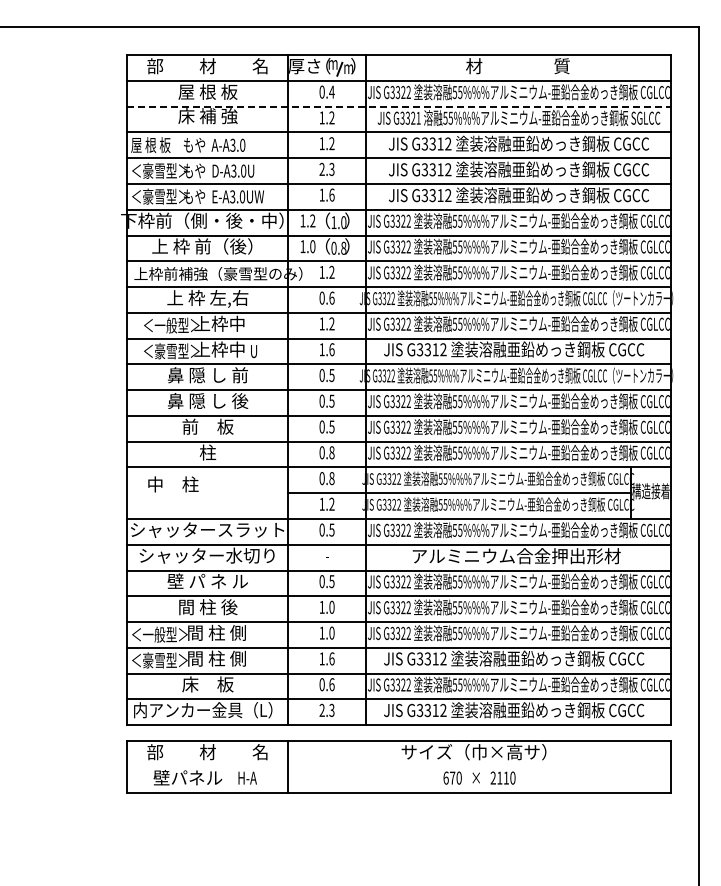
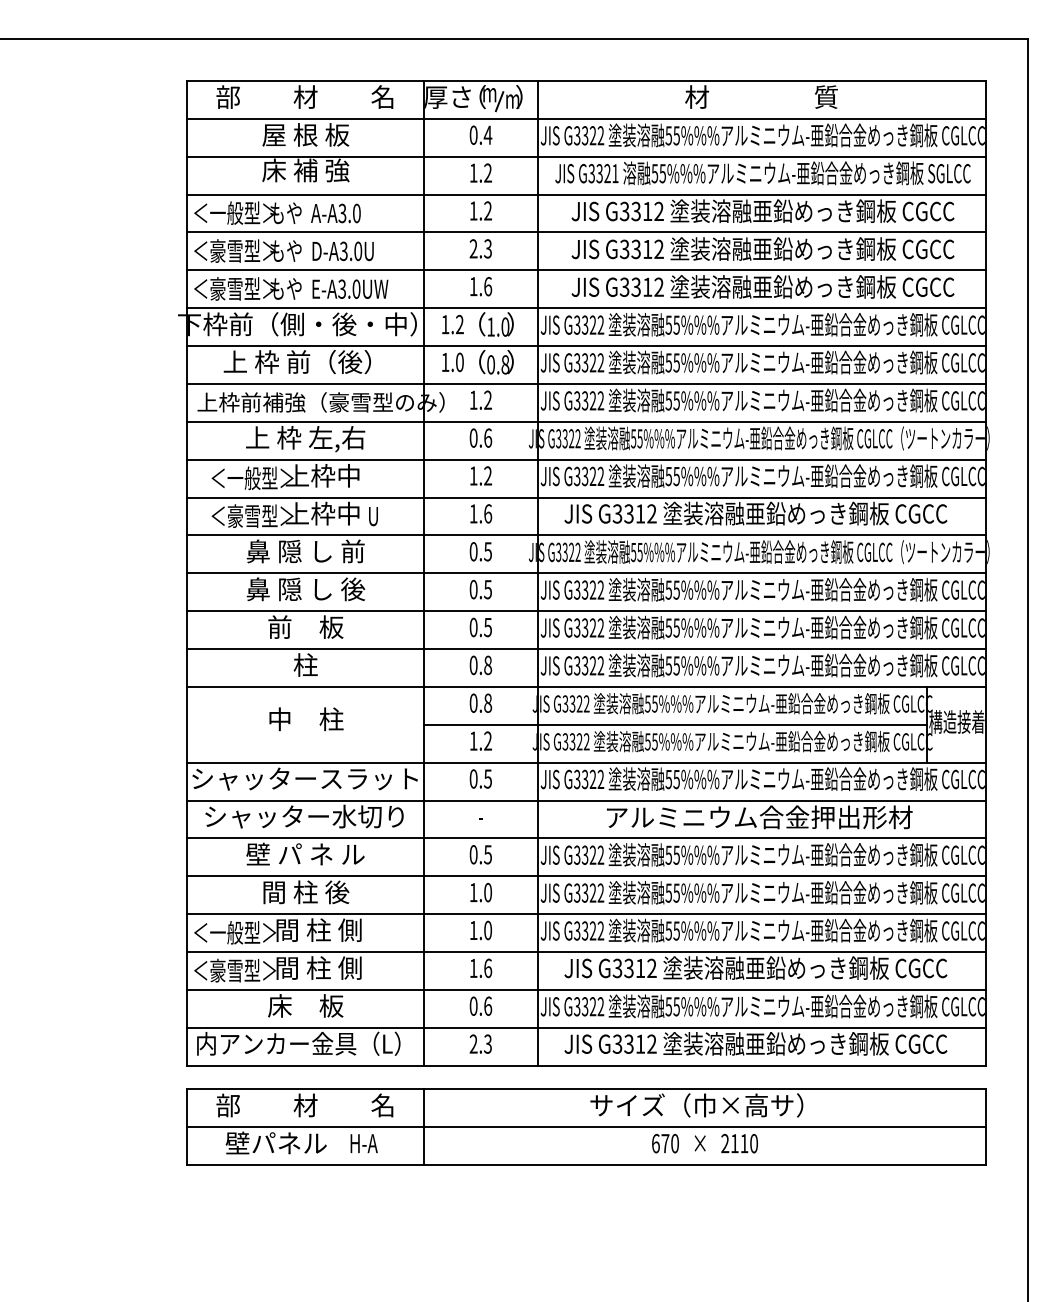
line: (399, 106) -> (587, 156), dashed -> solid
text: (159, 145) -> (234, 213), 屋 根 板 -> ＜一般型＞
text: (173, 484) -> (306, 719), moved
line: (398, 766) -> (585, 1126), added

